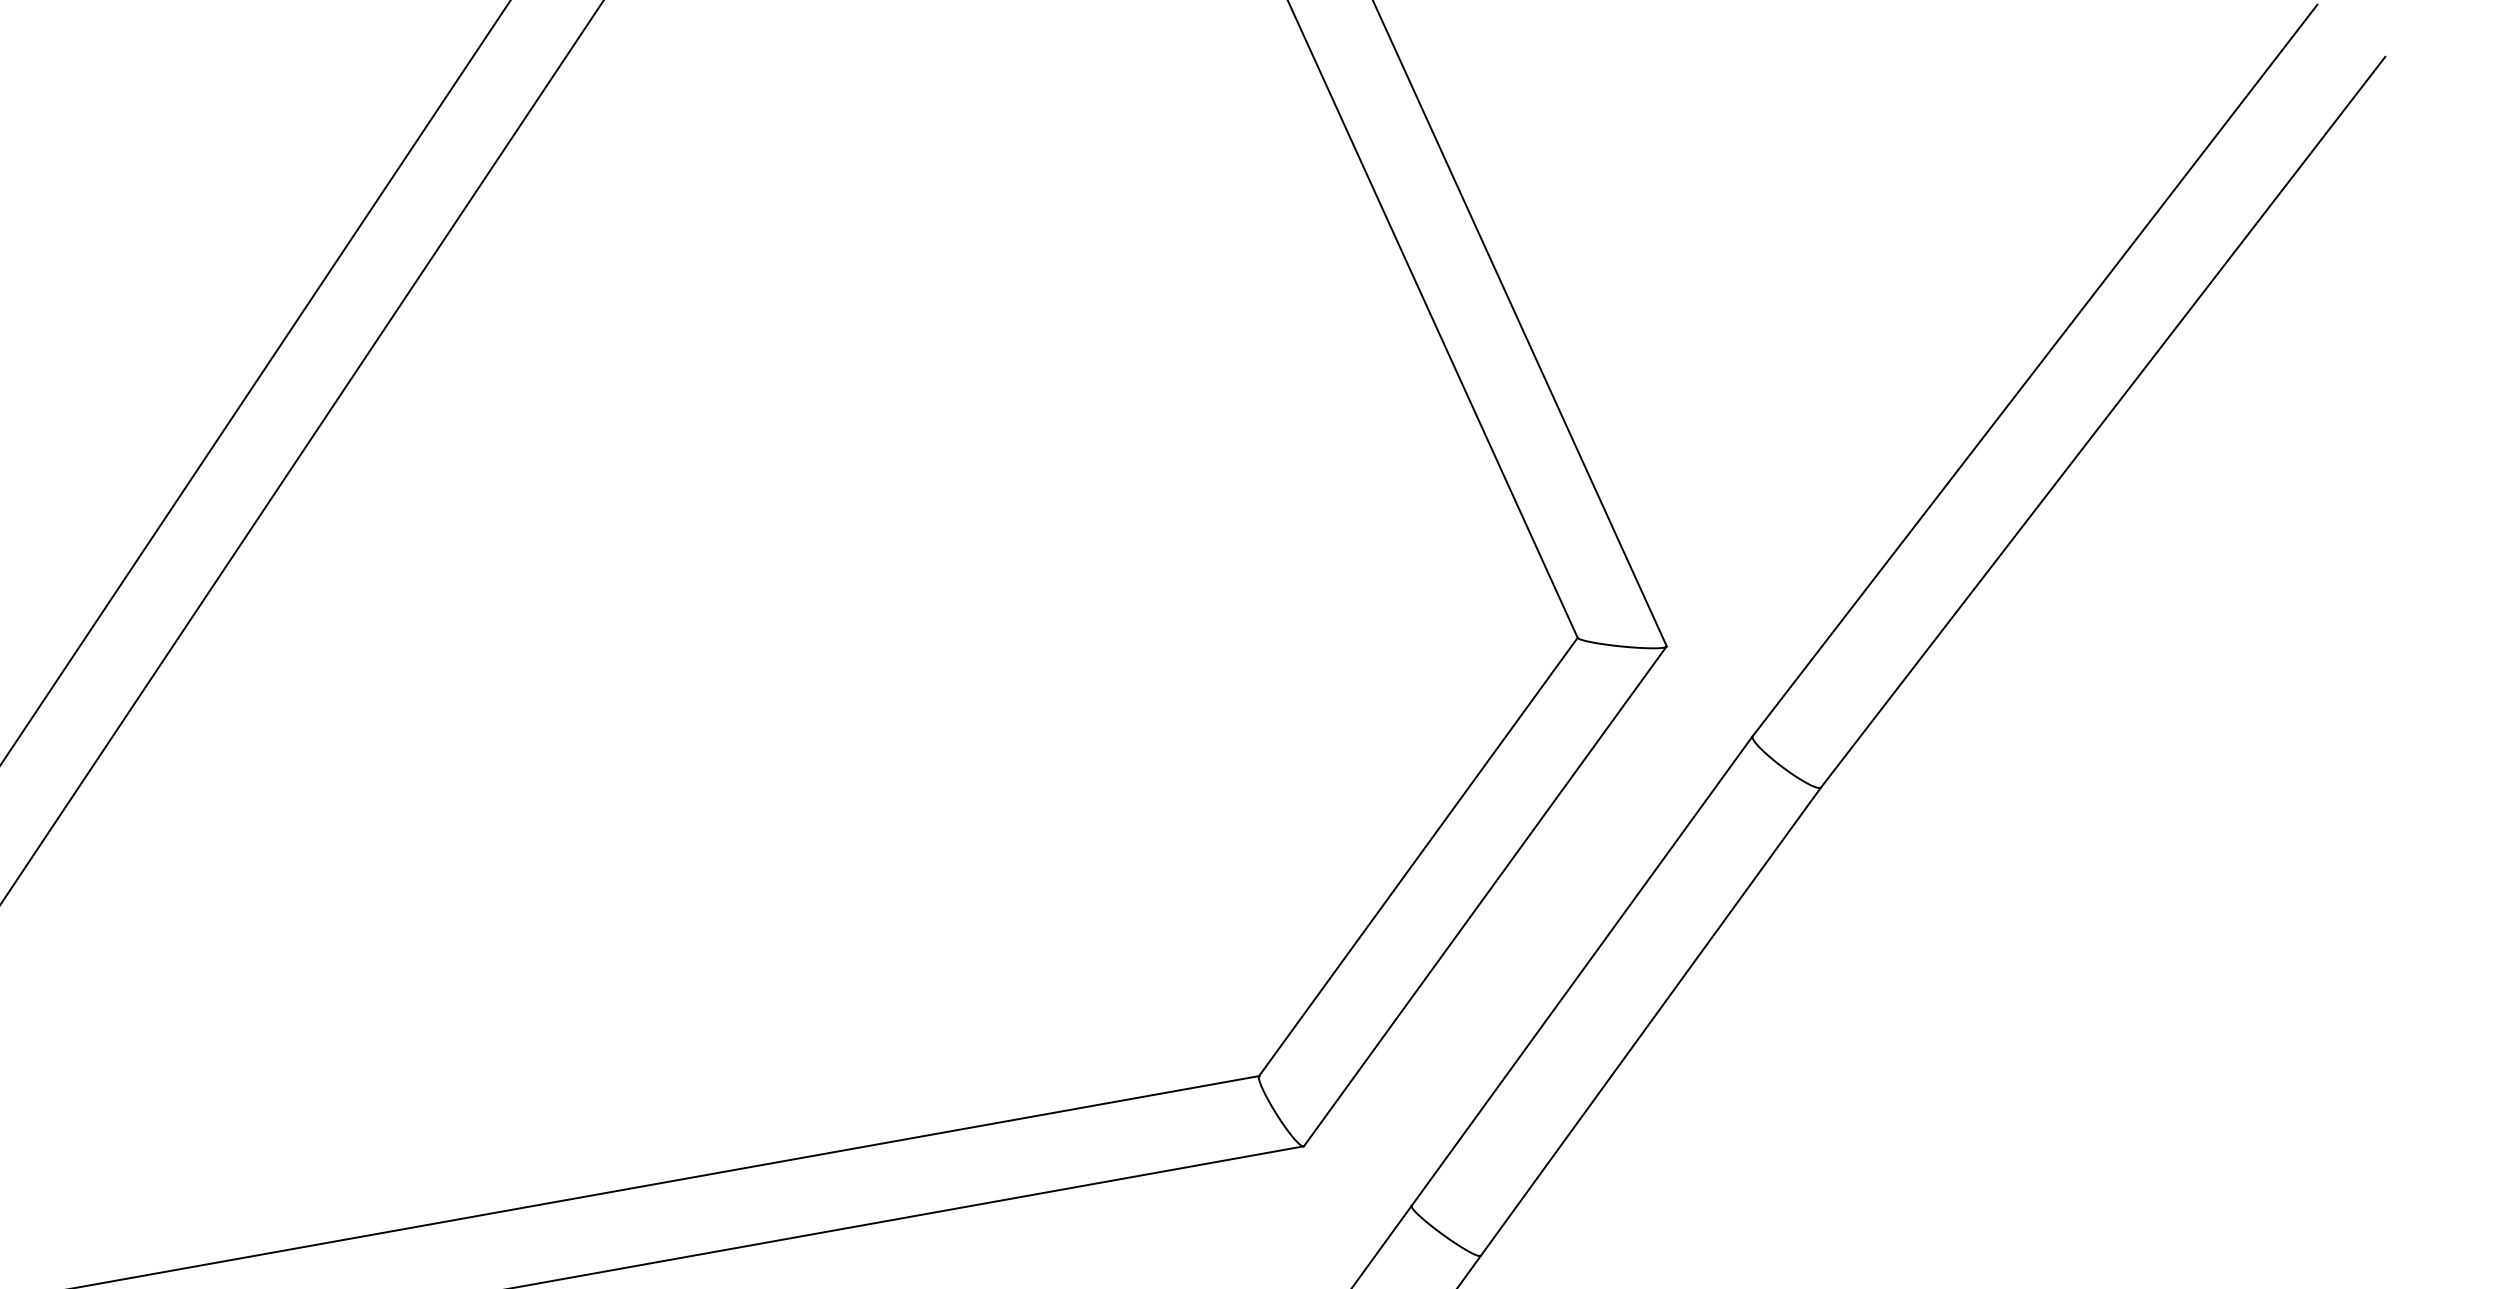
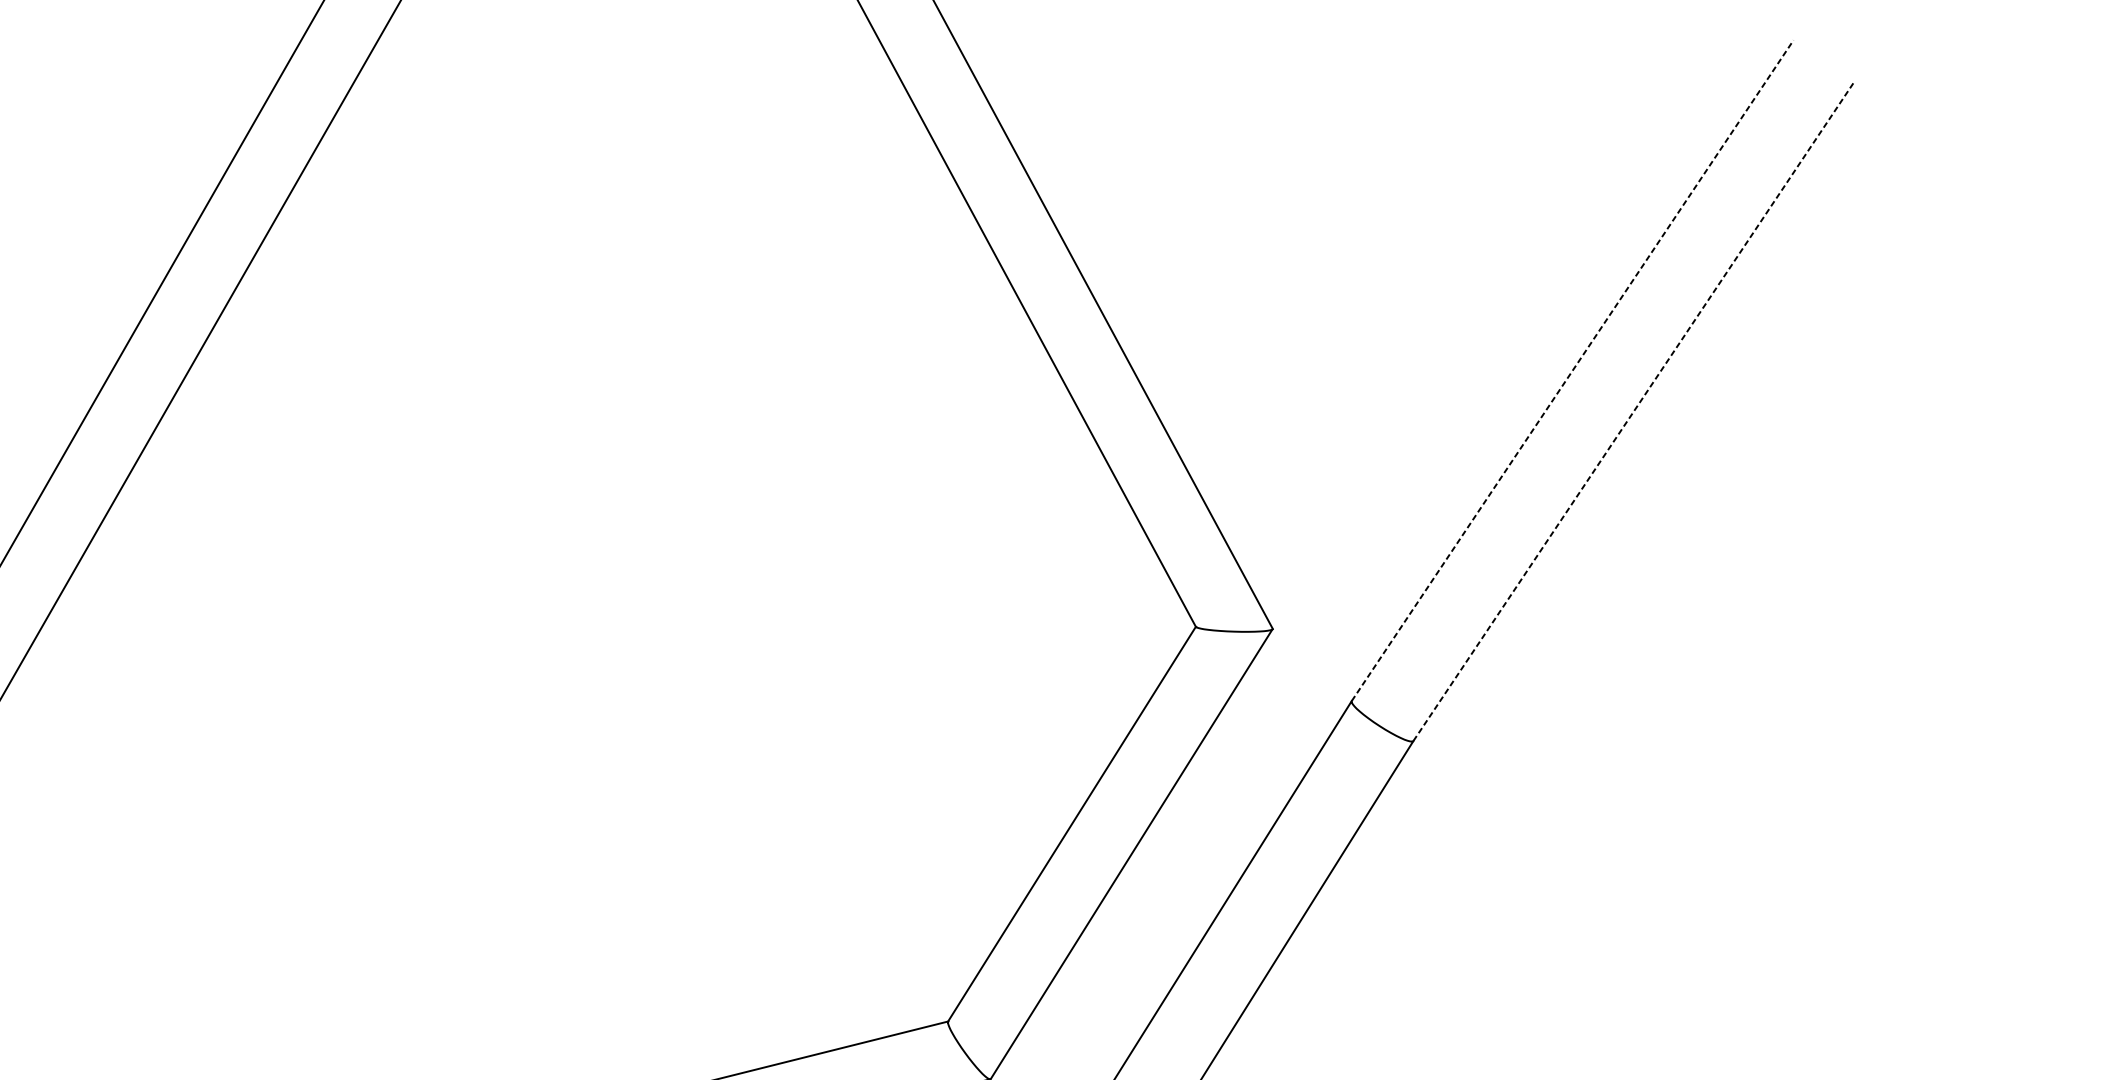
line: (2035, 370) -> (1573, 370), solid -> dashed
line: (2103, 422) -> (1634, 411), solid -> dashed

